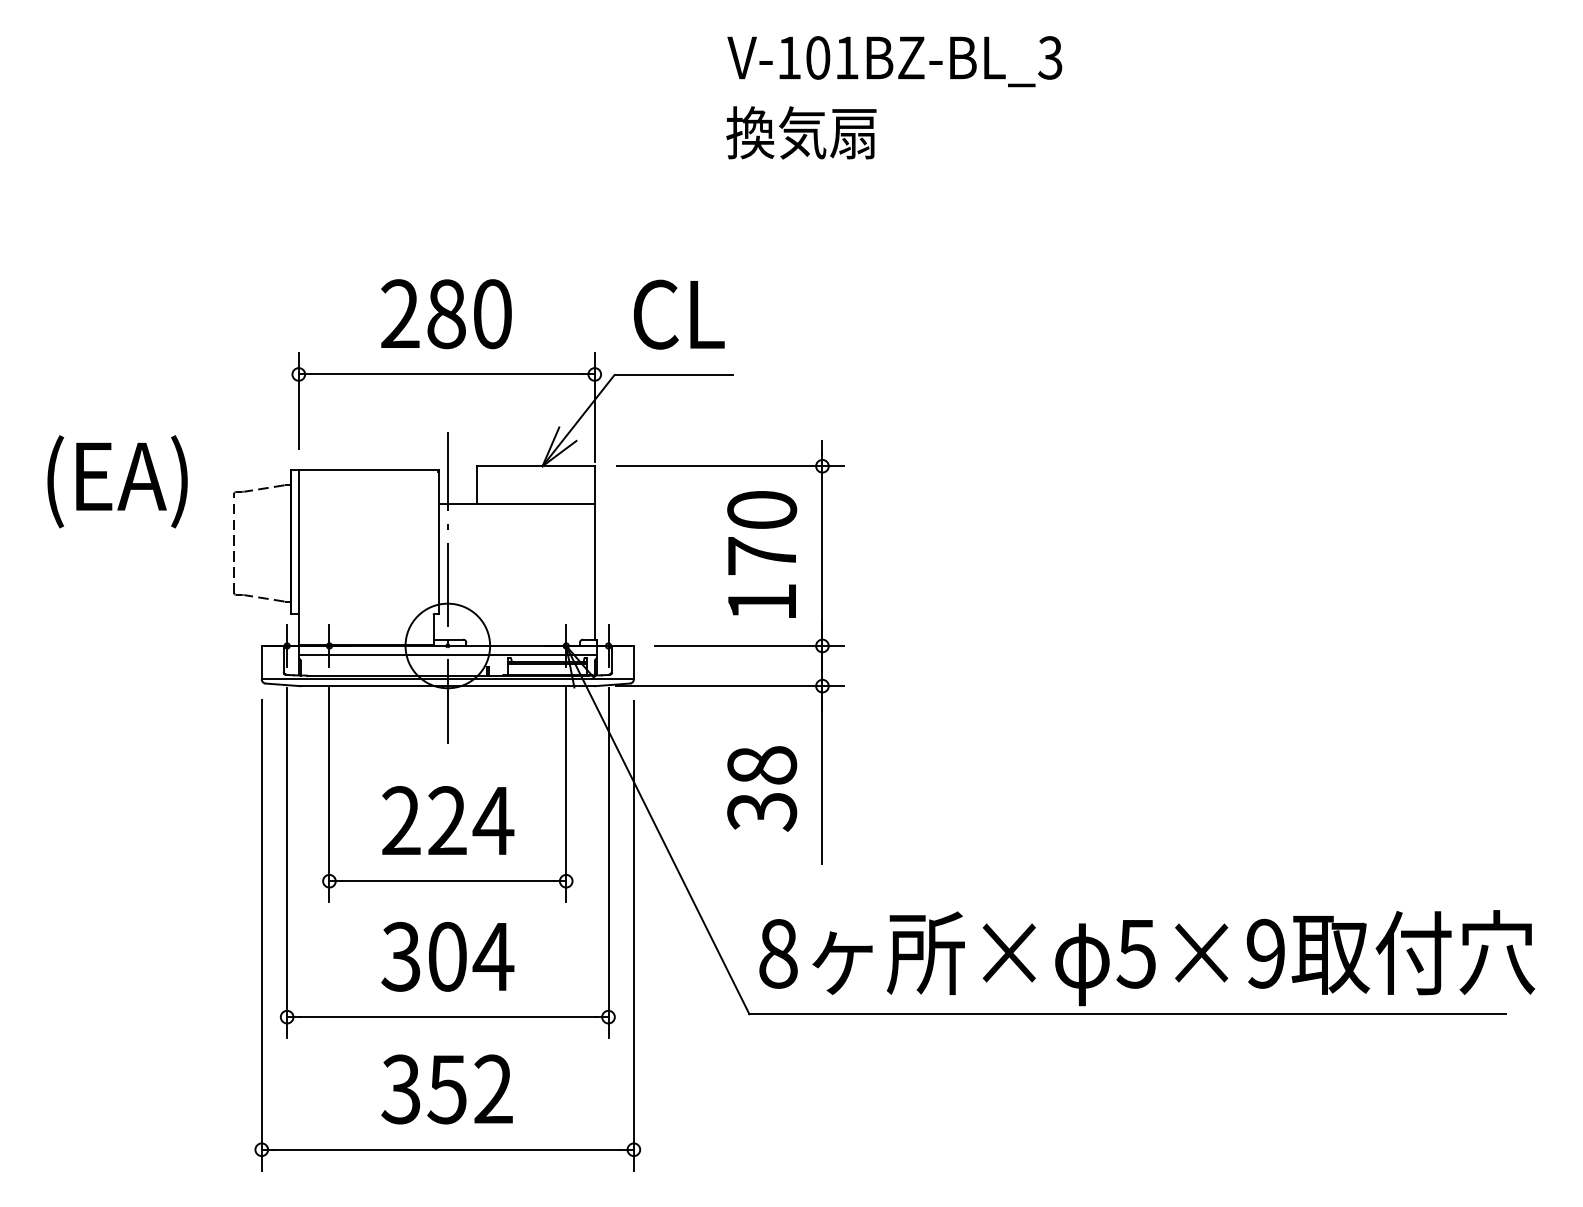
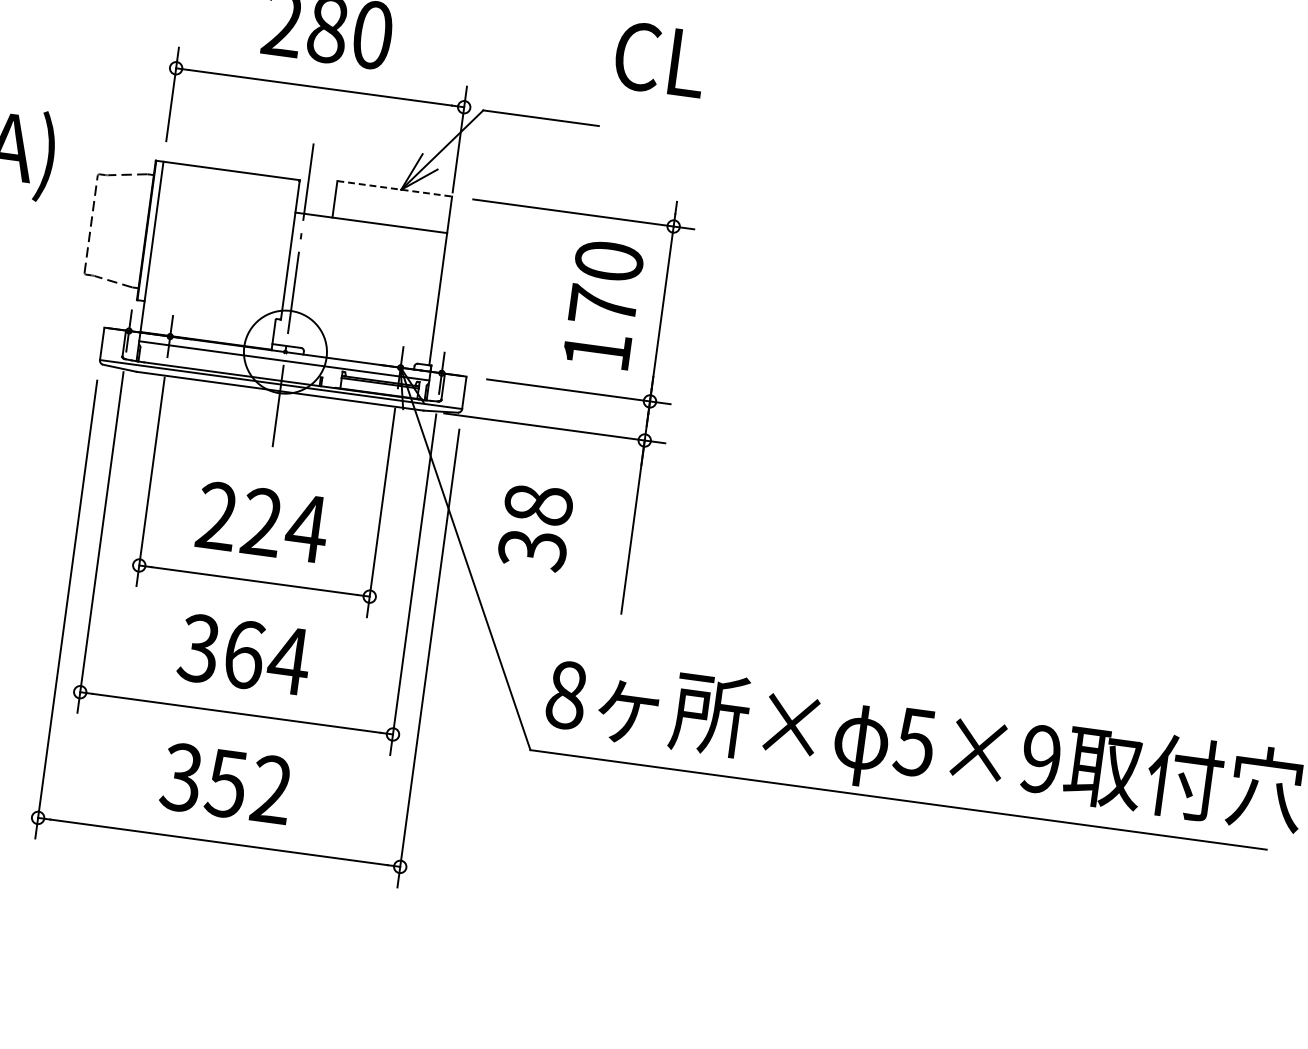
text: (679, 314) -> (660, 59), moved
line: (535, 466) -> (394, 189), solid -> dashed
text: (762, 788) -> (535, 527), moved
text: (448, 956) -> (245, 654), 304 -> 364

